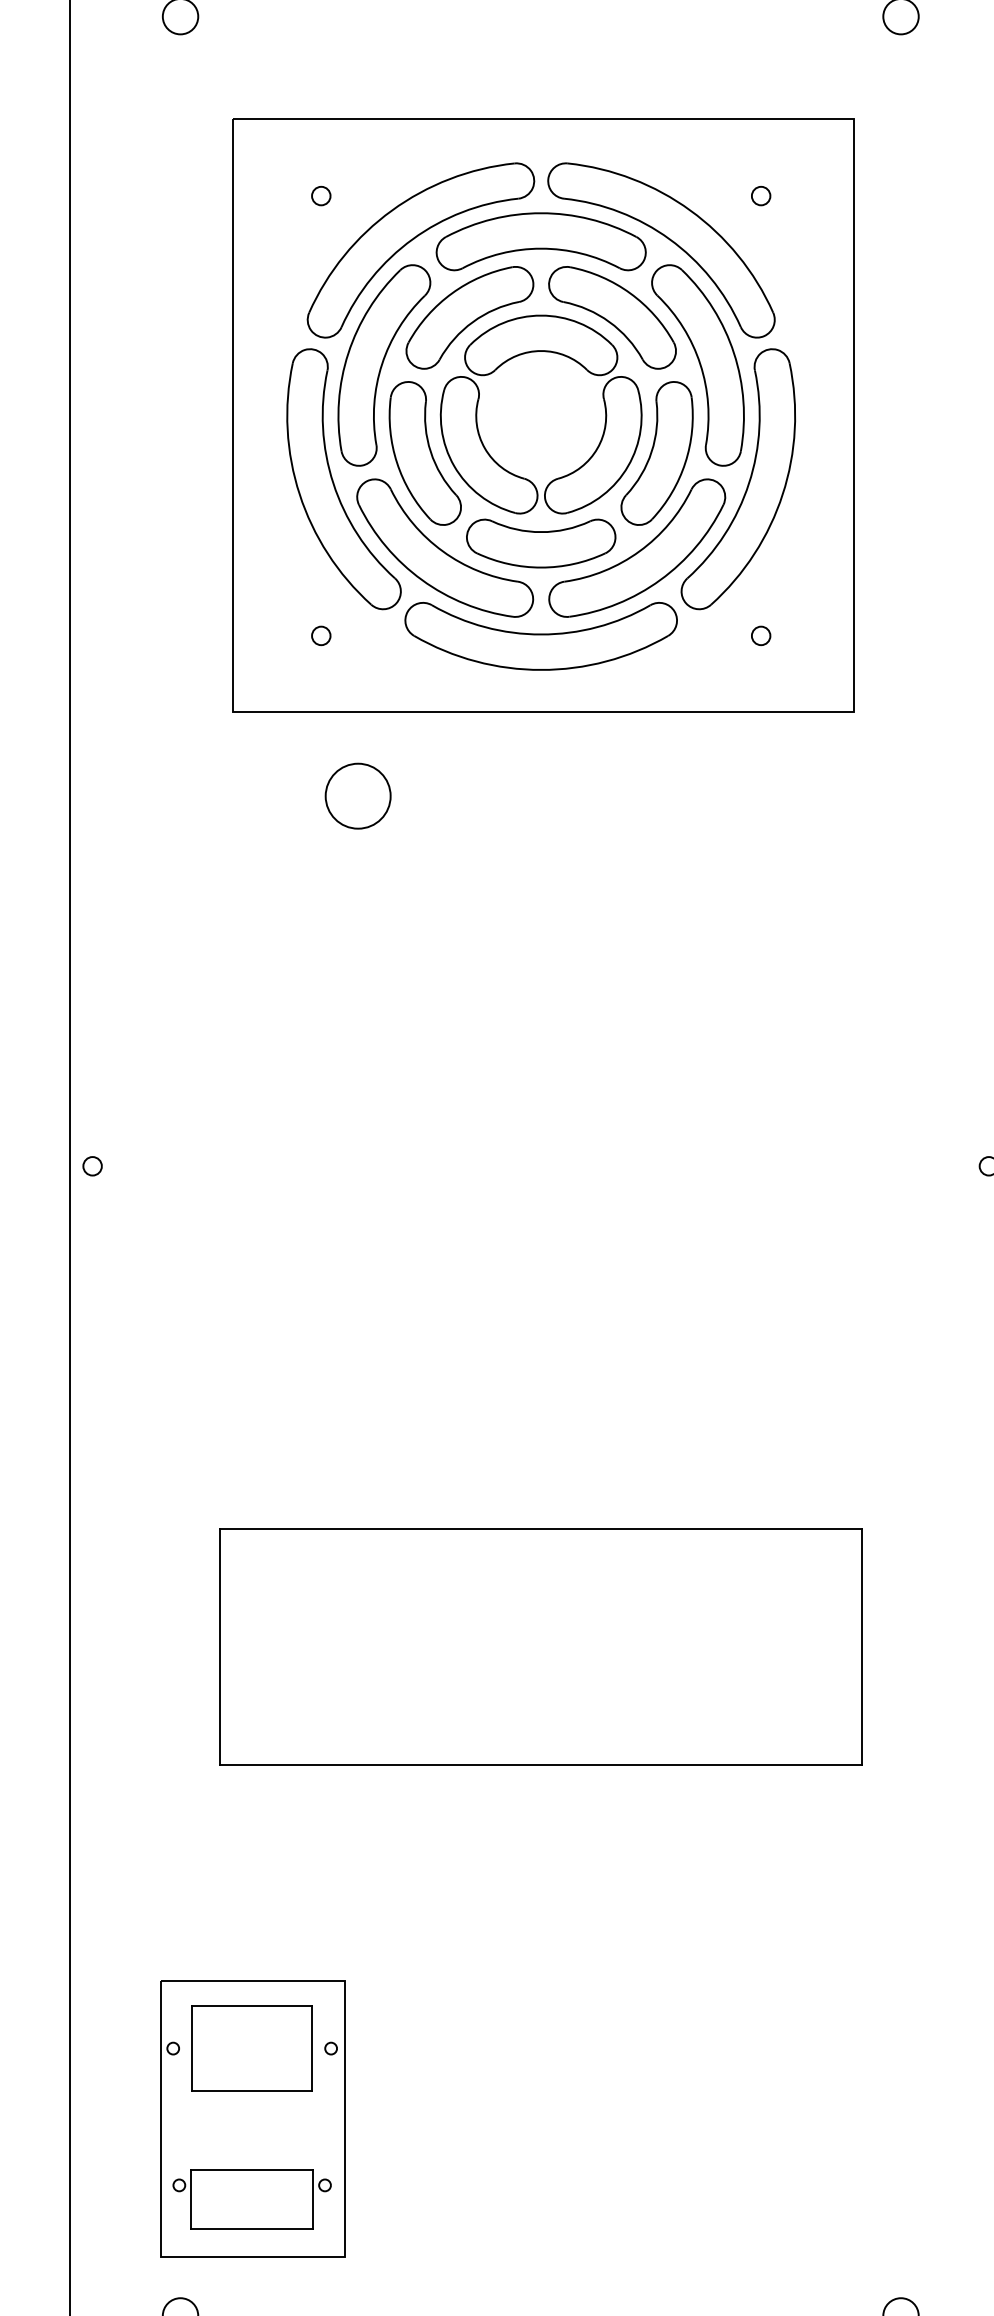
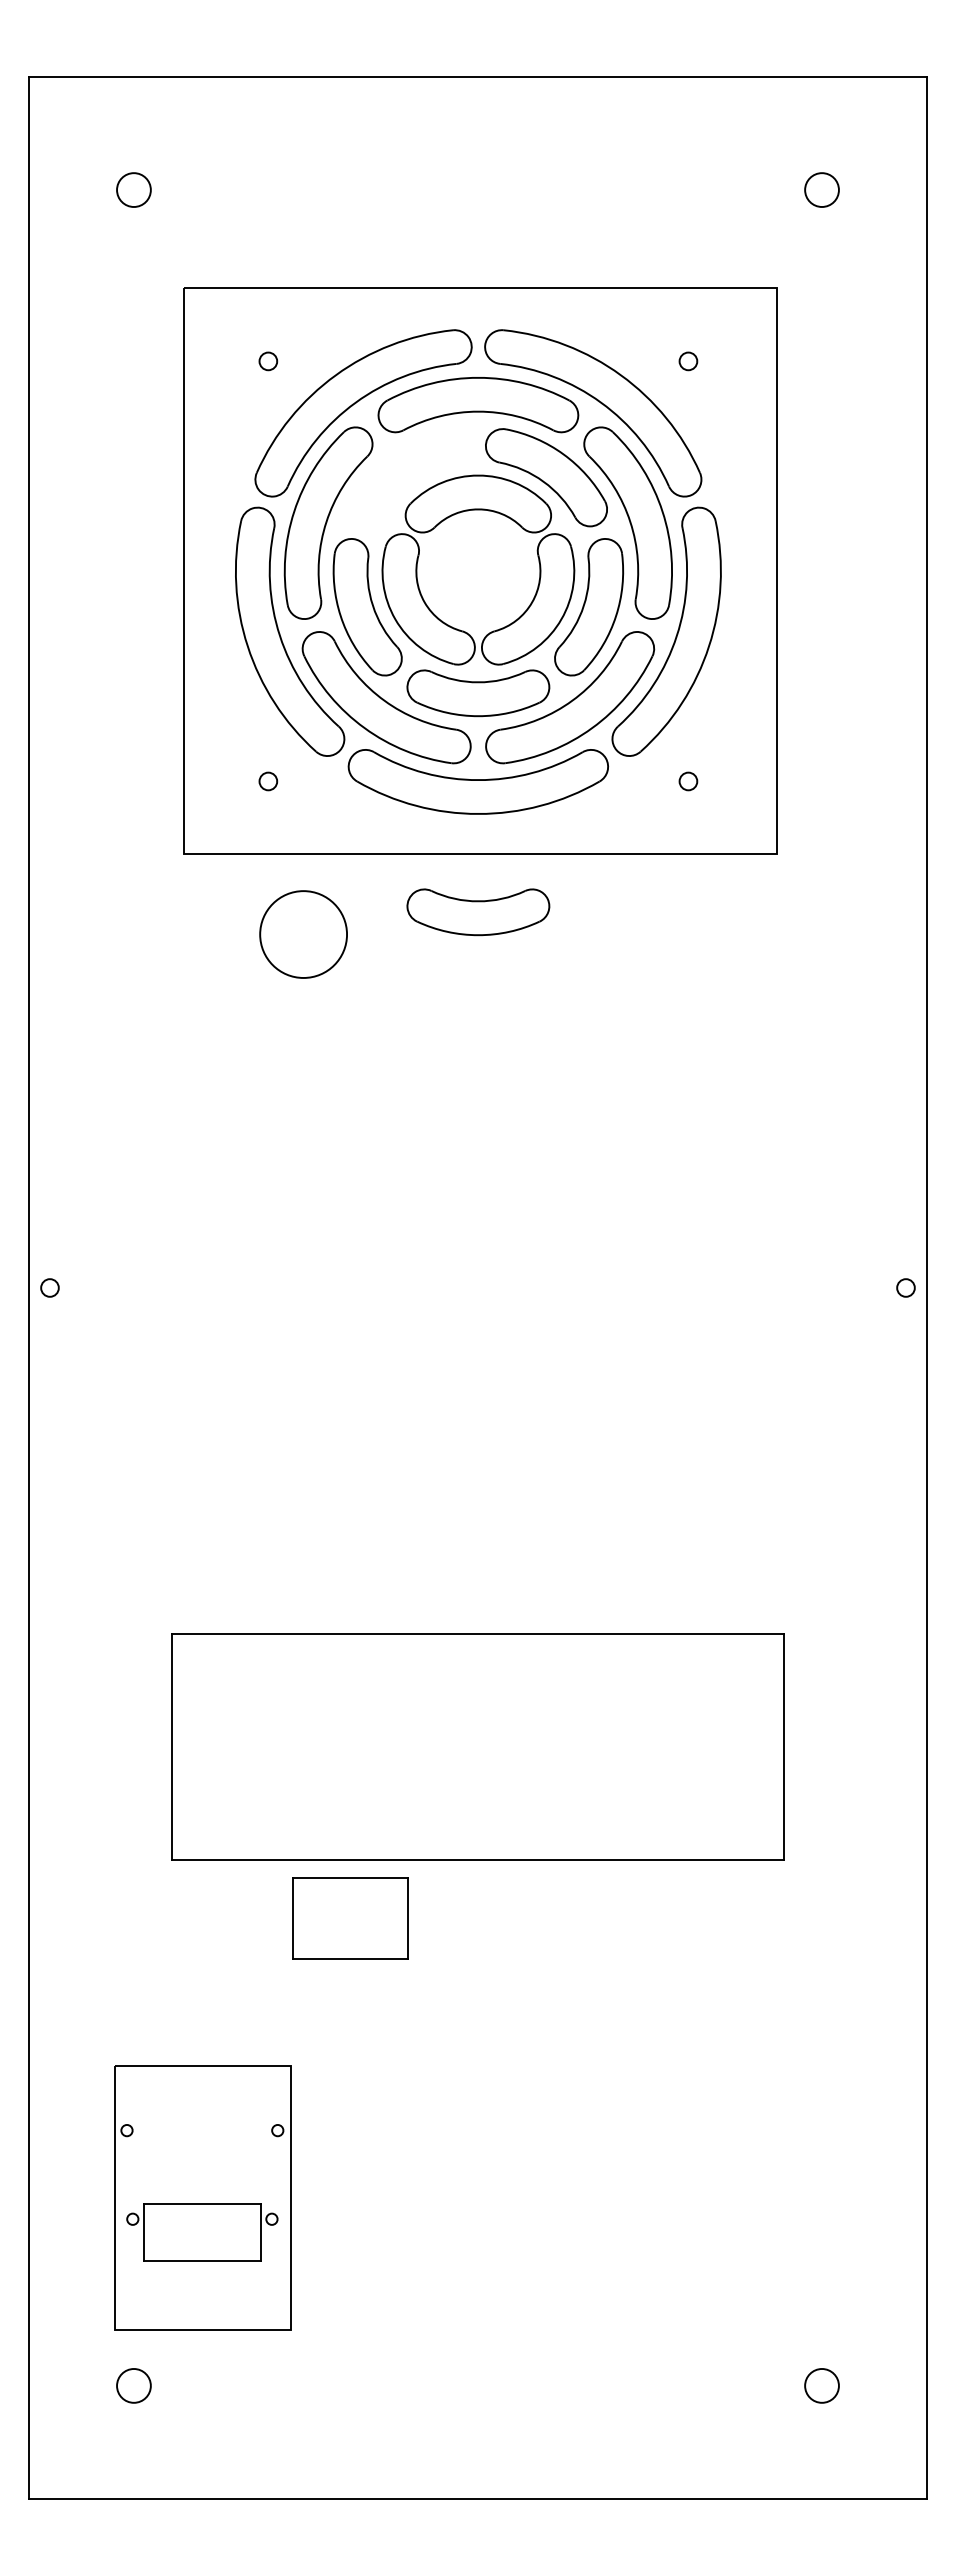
part: (469, 317) -> (409, 477), removed
part: (541, 773) -> (478, 912), added
circle: (358, 796) -> (303, 934), size x1.4
part: (252, 2048) -> (350, 1918), moved
part: (252, 2199) -> (202, 2232), moved

